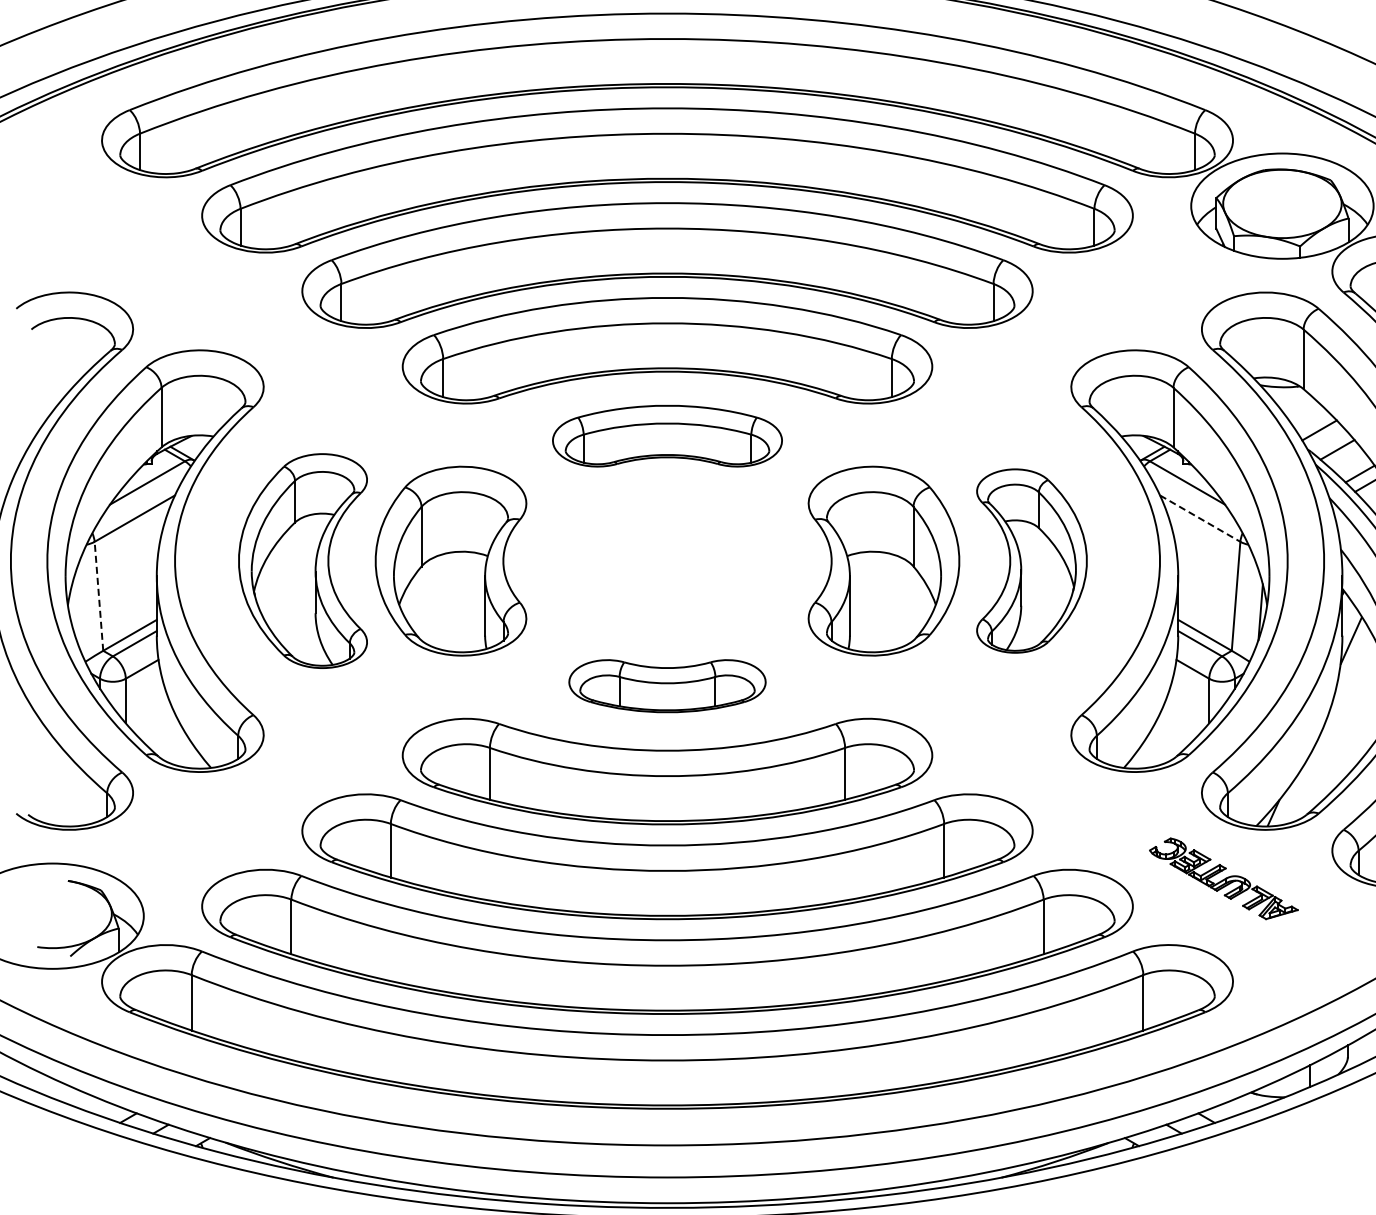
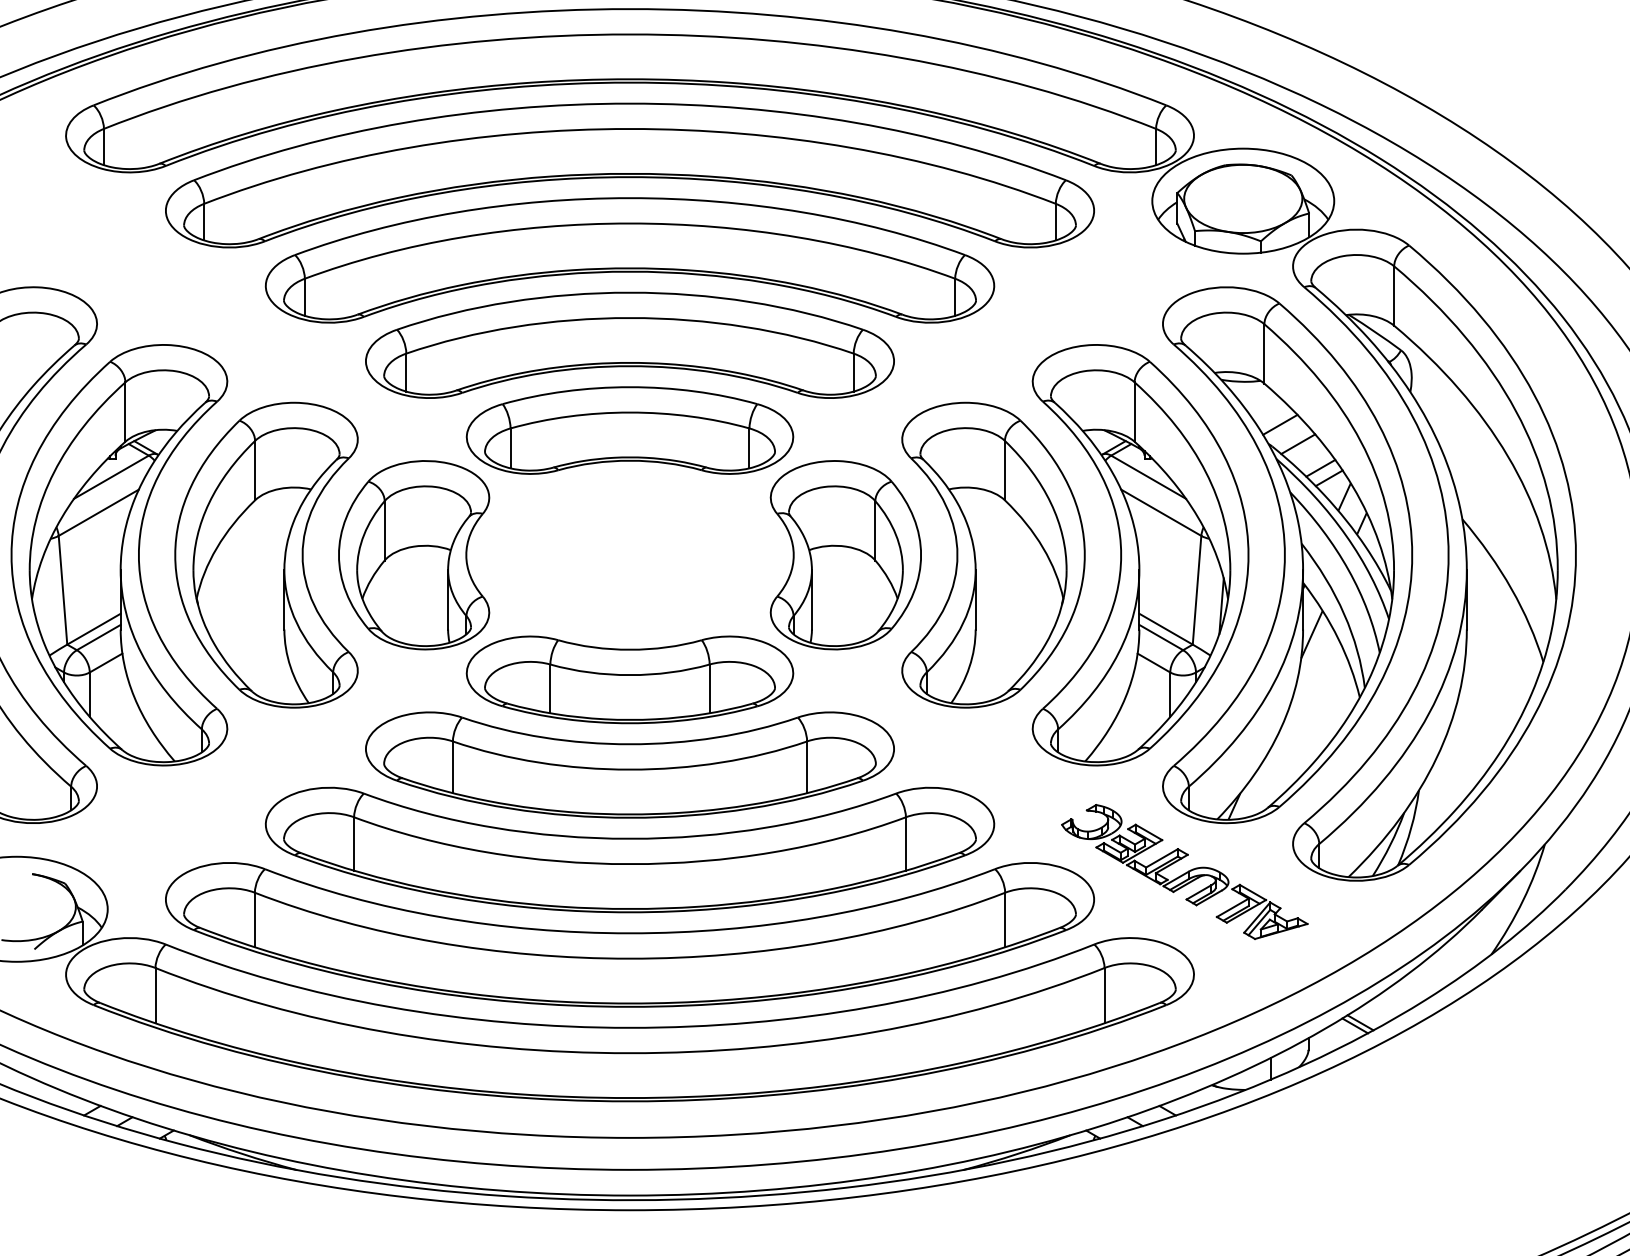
part: (666, 436) -> (629, 430), size x1.43
line: (1200, 519) -> (1161, 513), dashed -> solid
part: (303, 560) -> (266, 554), size x1.43
part: (1031, 560) -> (993, 554), size x1.67
line: (99, 596) -> (63, 590), dashed -> solid
part: (666, 685) -> (629, 679), size x1.67
part: (1223, 878) -> (1184, 871), size x1.67

